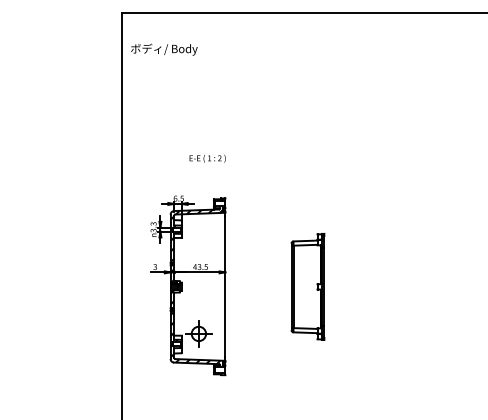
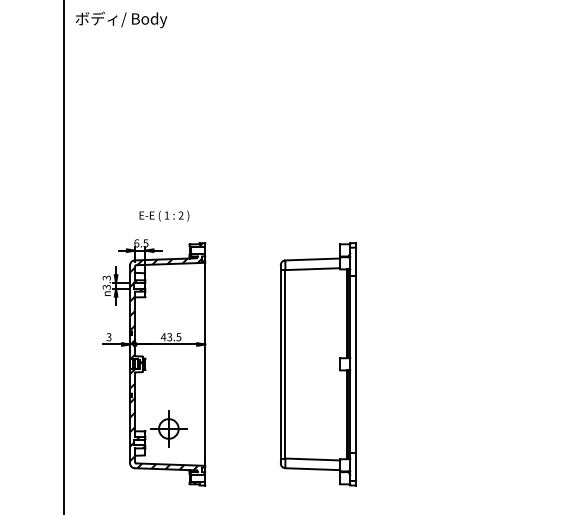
text: (164, 49) -> (121, 19), moved
text: (207, 158) -> (164, 215), moved
part: (307, 286) -> (317, 363), size x1.67

